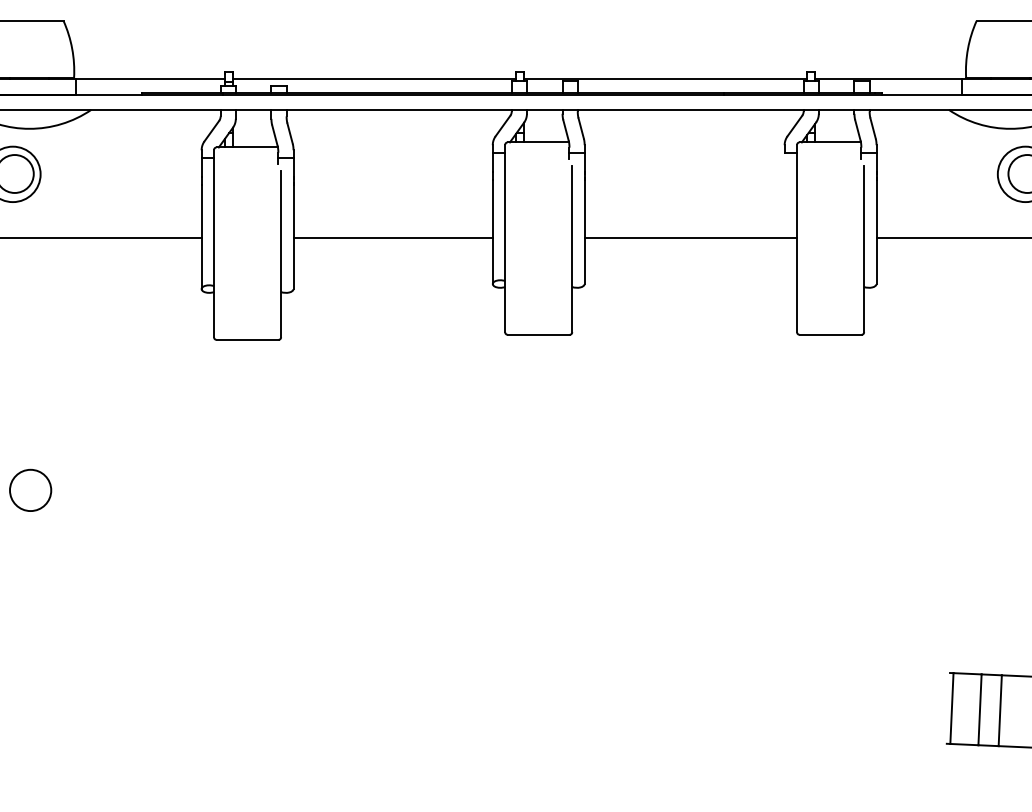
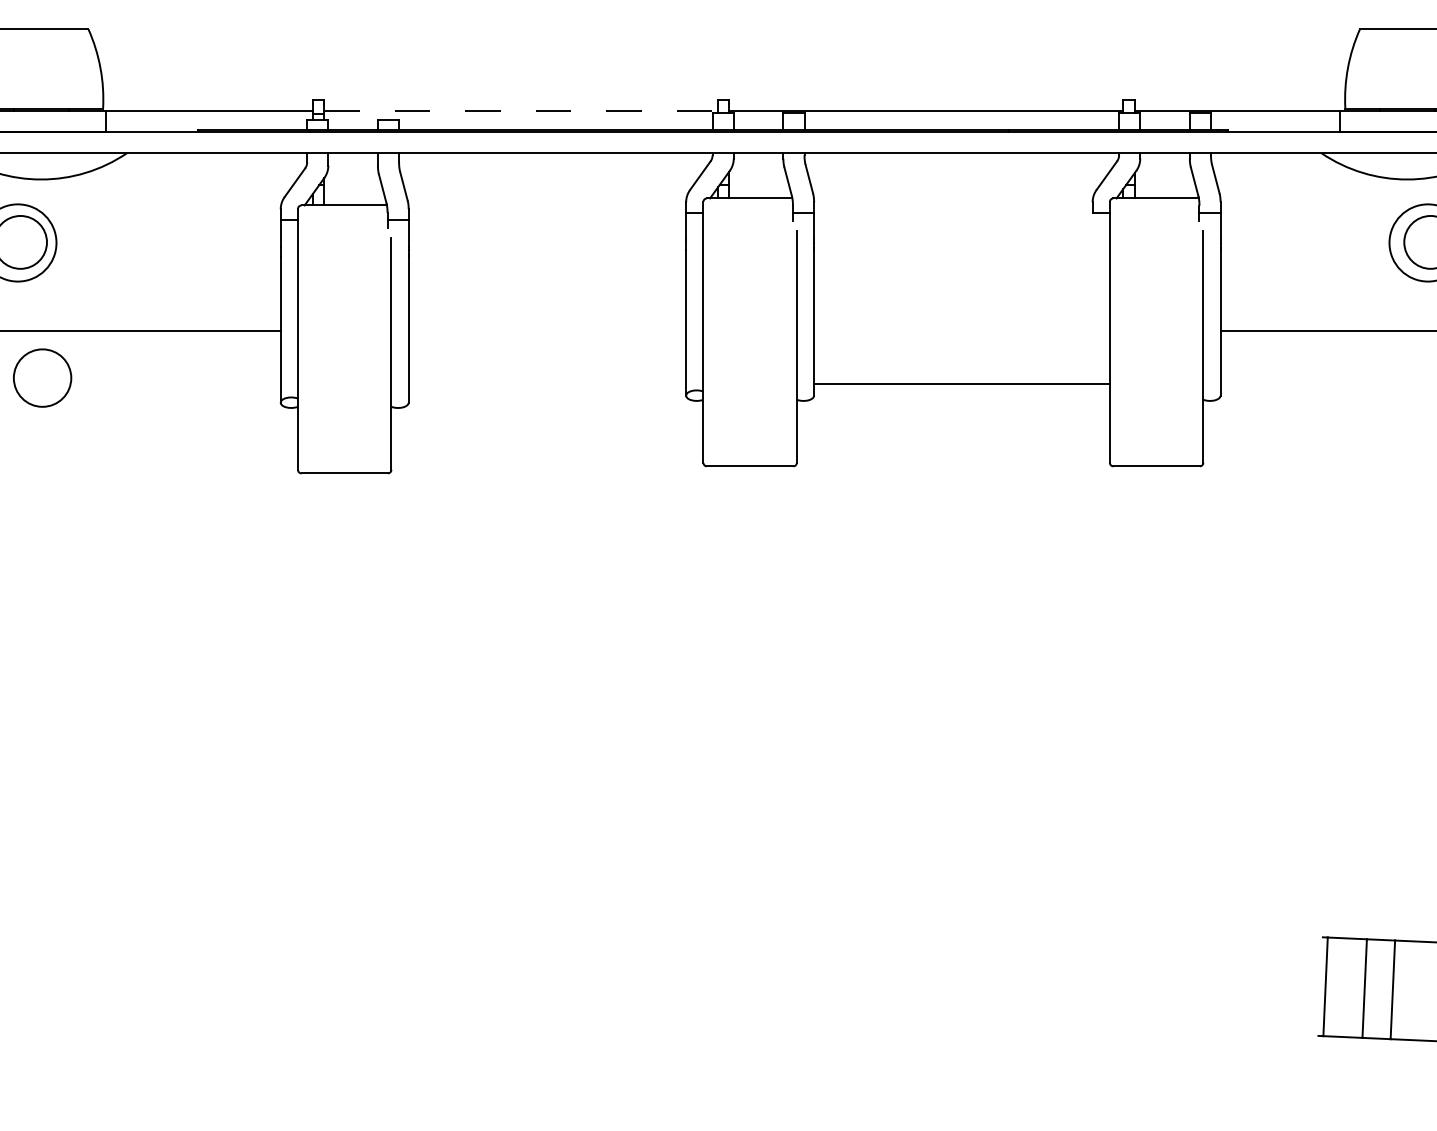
line: (374, 79) -> (521, 110), solid -> dashed
line: (392, 237) -> (546, 330), removed
line: (690, 237) -> (961, 383), moved
circle: (30, 489) -> (42, 376), moved

